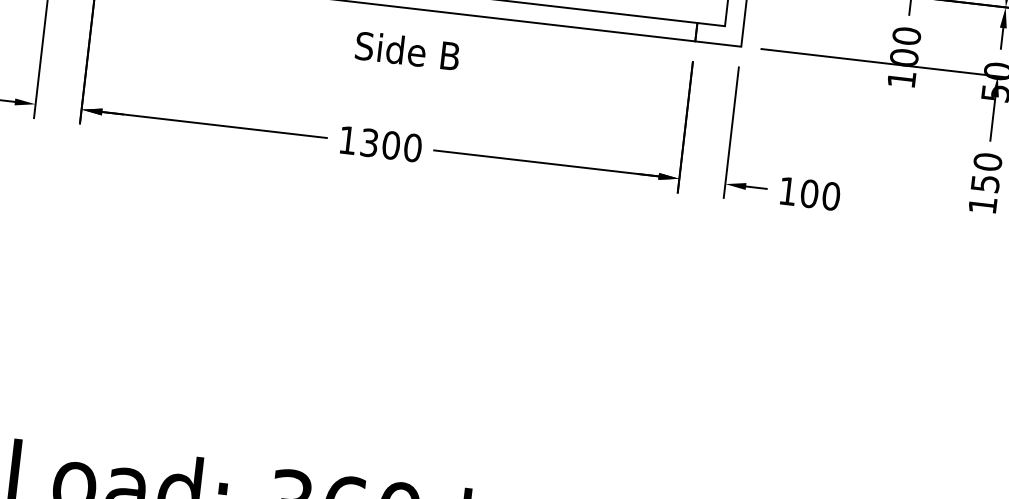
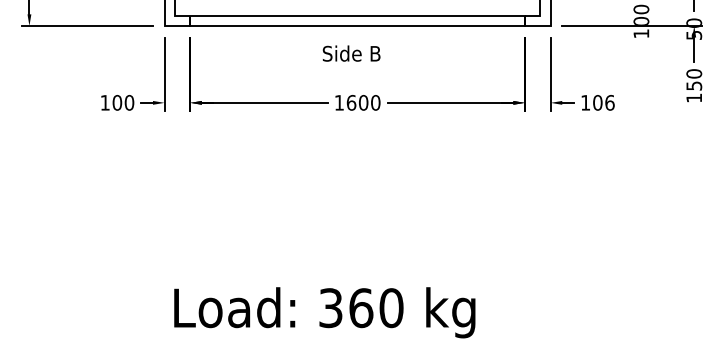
text: (407, 50) -> (351, 53), moved
text: (369, 142) -> (351, 102), 1300 -> 1600
text: (830, 195) -> (609, 102), 100 -> 106

